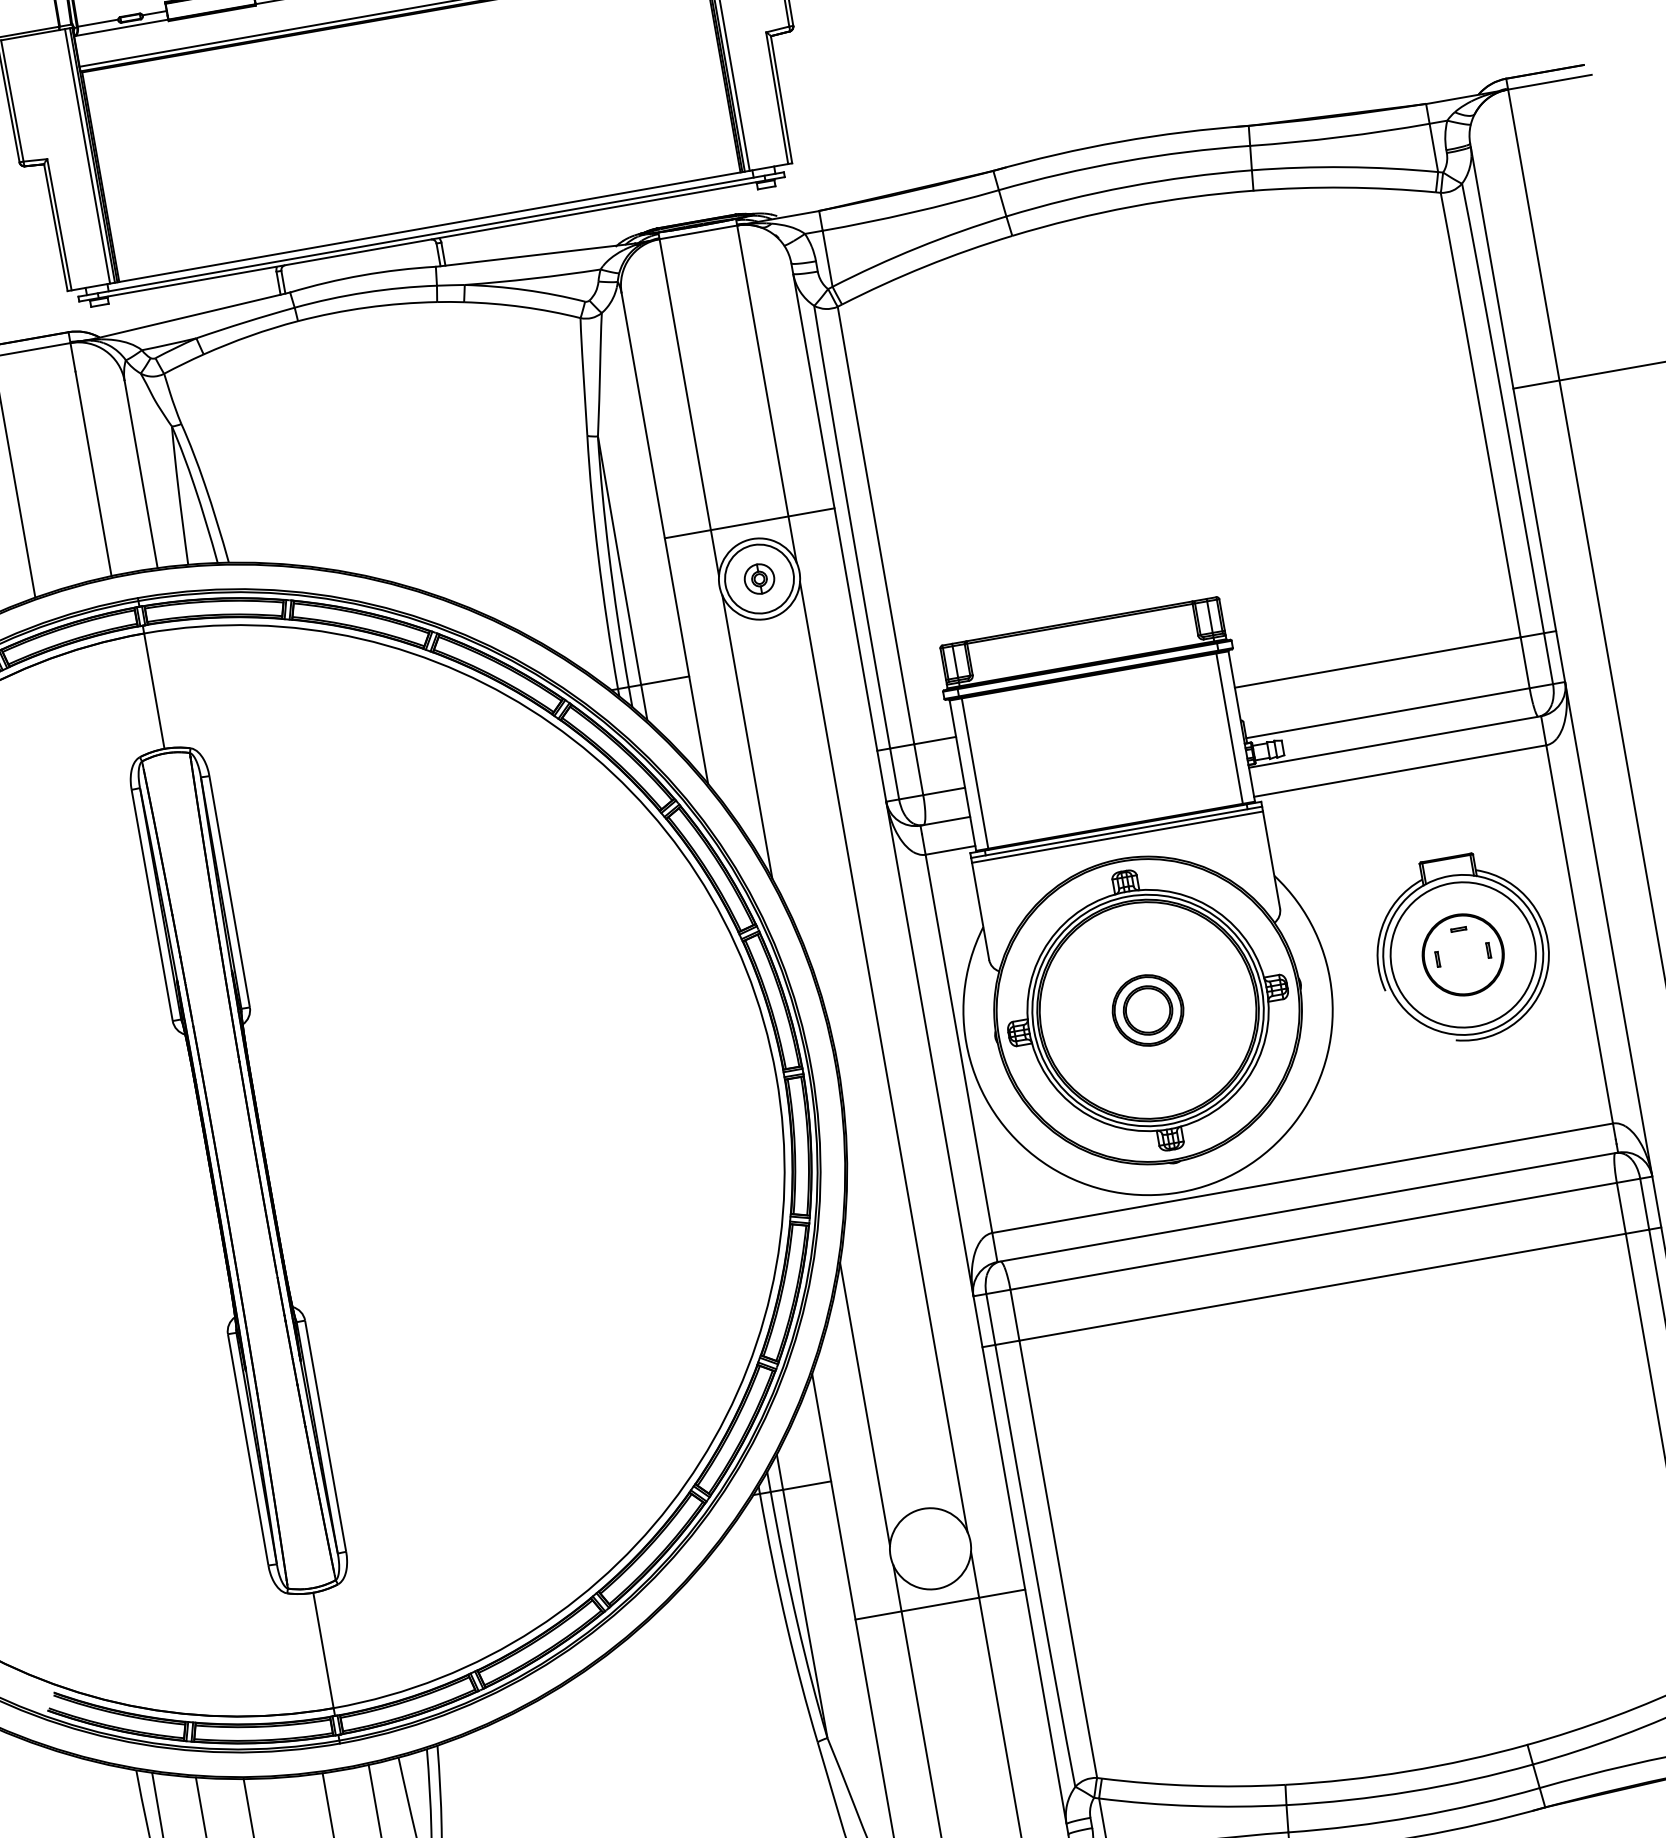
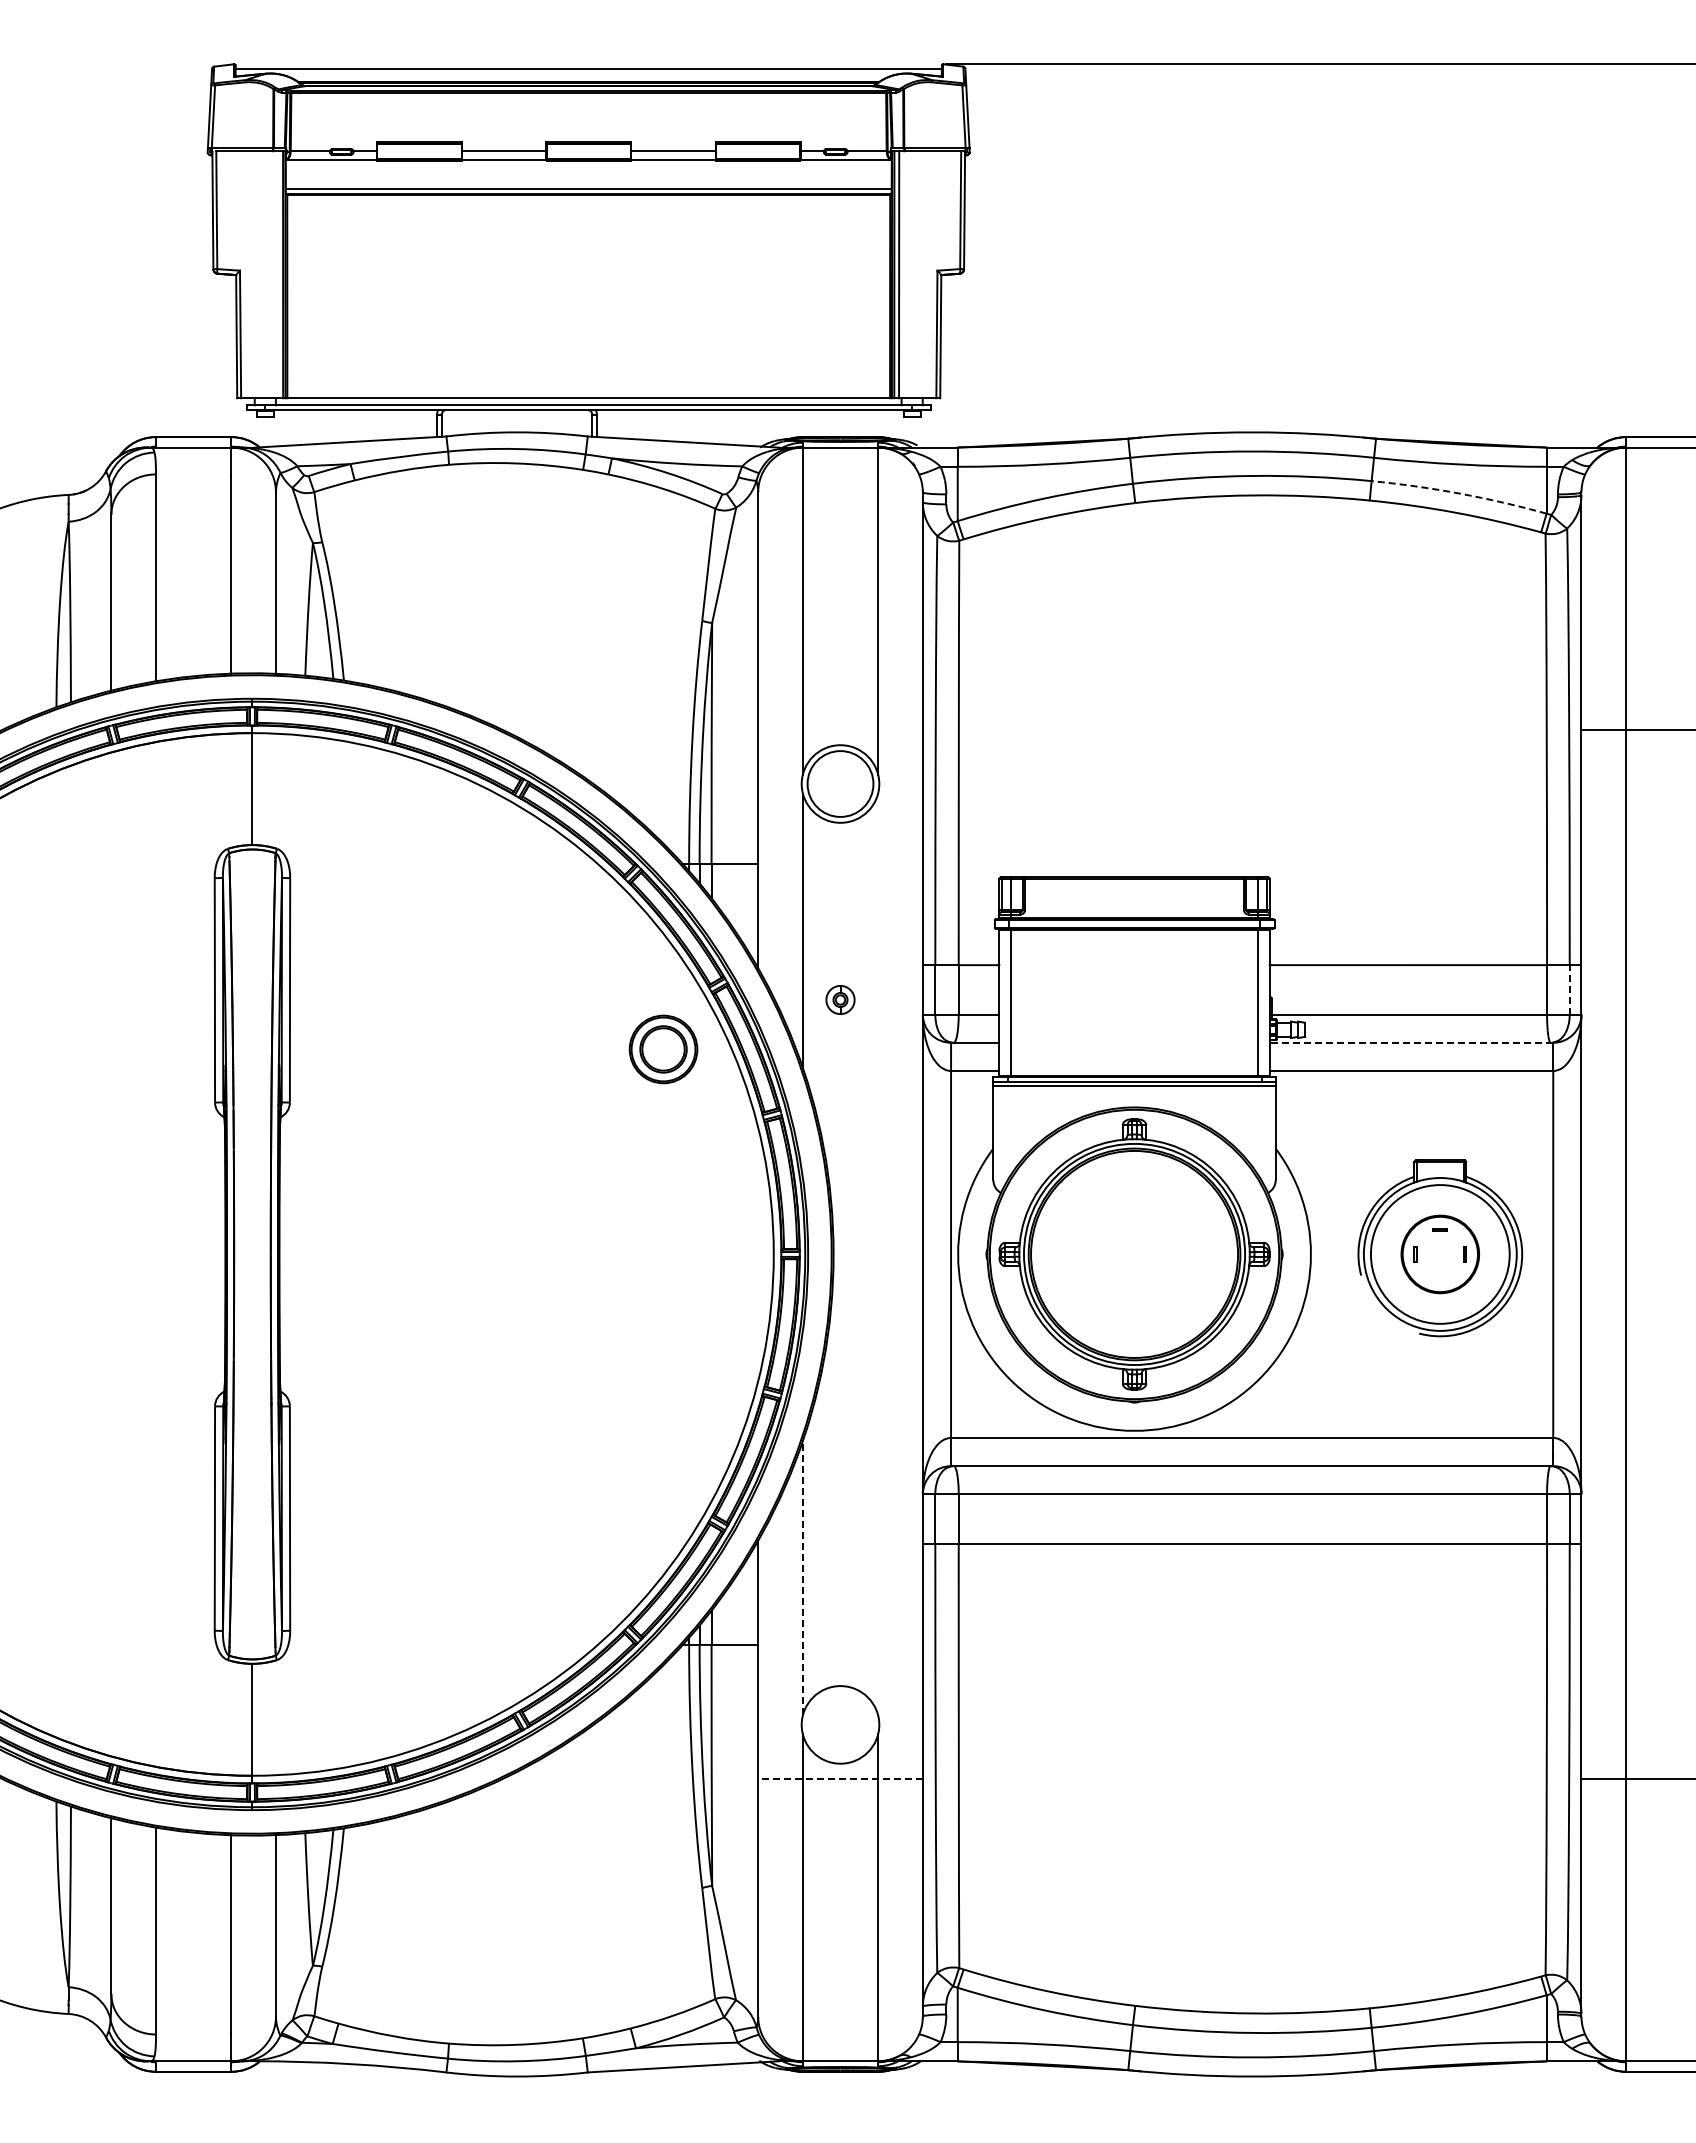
line: (87, 156) -> (278, 274), removed
arc: (1344, 167) -> (1459, 493), solid -> dashed
line: (749, 522) -> (840, 729), removed
part: (759, 578) -> (840, 999), moved
line: (1548, 658) -> (1569, 989), solid -> dashed
line: (1395, 741) -> (1411, 1042), solid -> dashed
part: (1148, 1010) -> (663, 1049), moved
line: (884, 1057) -> (878, 1254), removed
line: (864, 1403) -> (802, 1577), solid -> dashed
line: (940, 1605) -> (840, 1779), solid -> dashed

